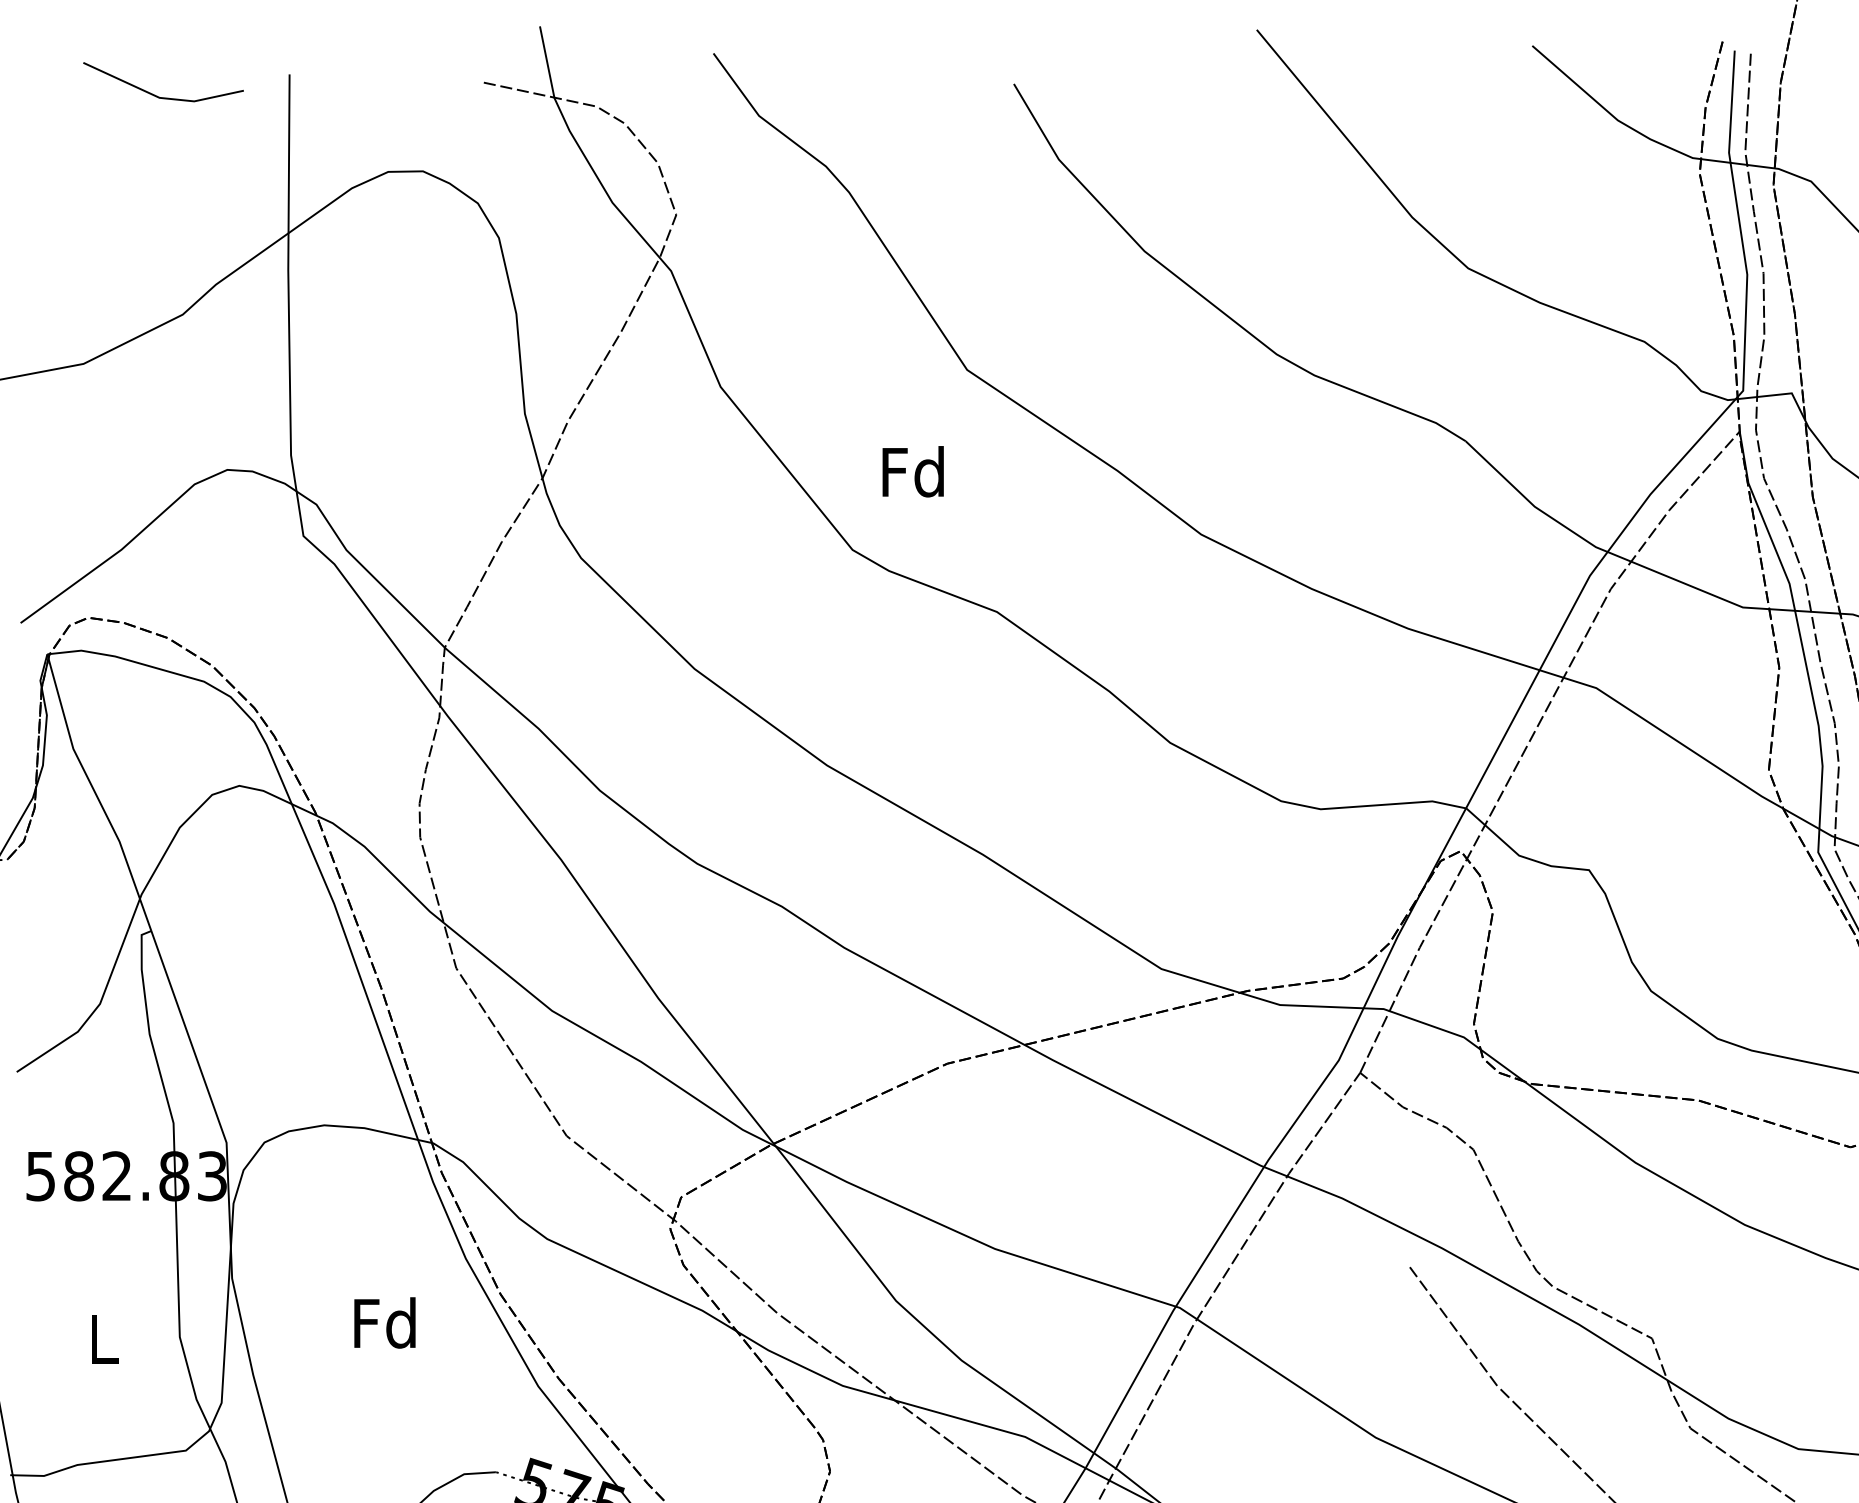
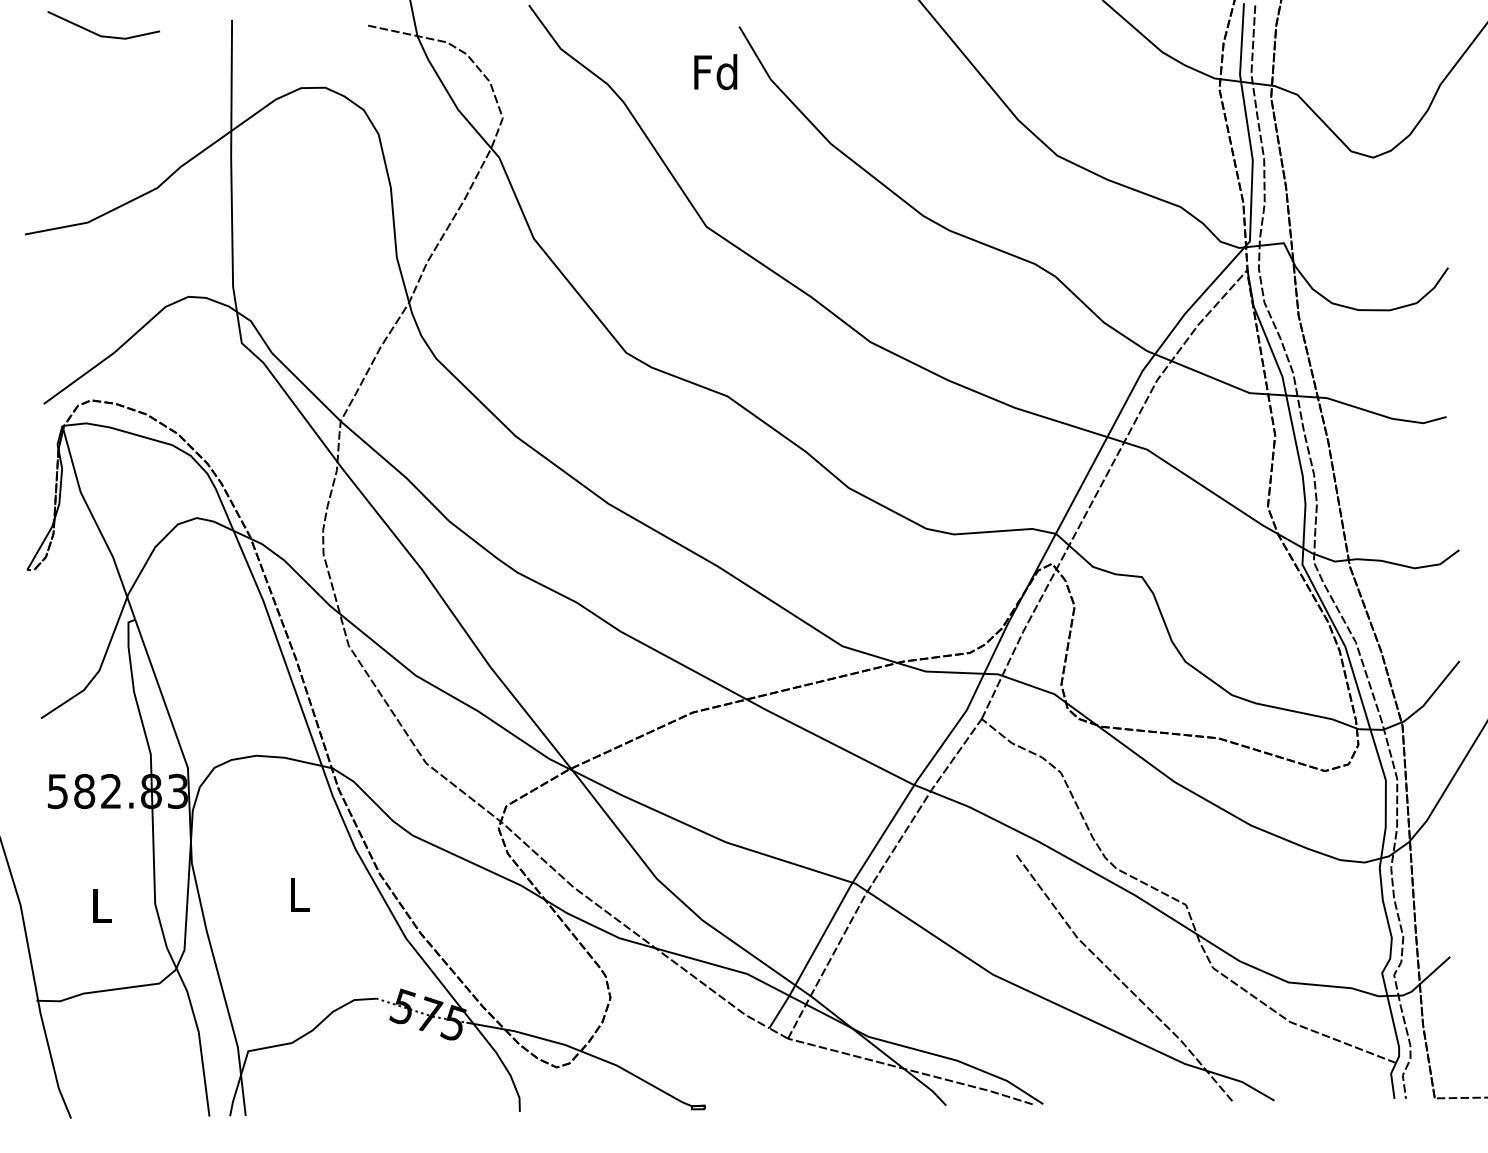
line: (157, 95) -> (99, 34), moved
text: (912, 472) -> (715, 72), moved
text: (384, 1323) -> (298, 894), Fd -> L

